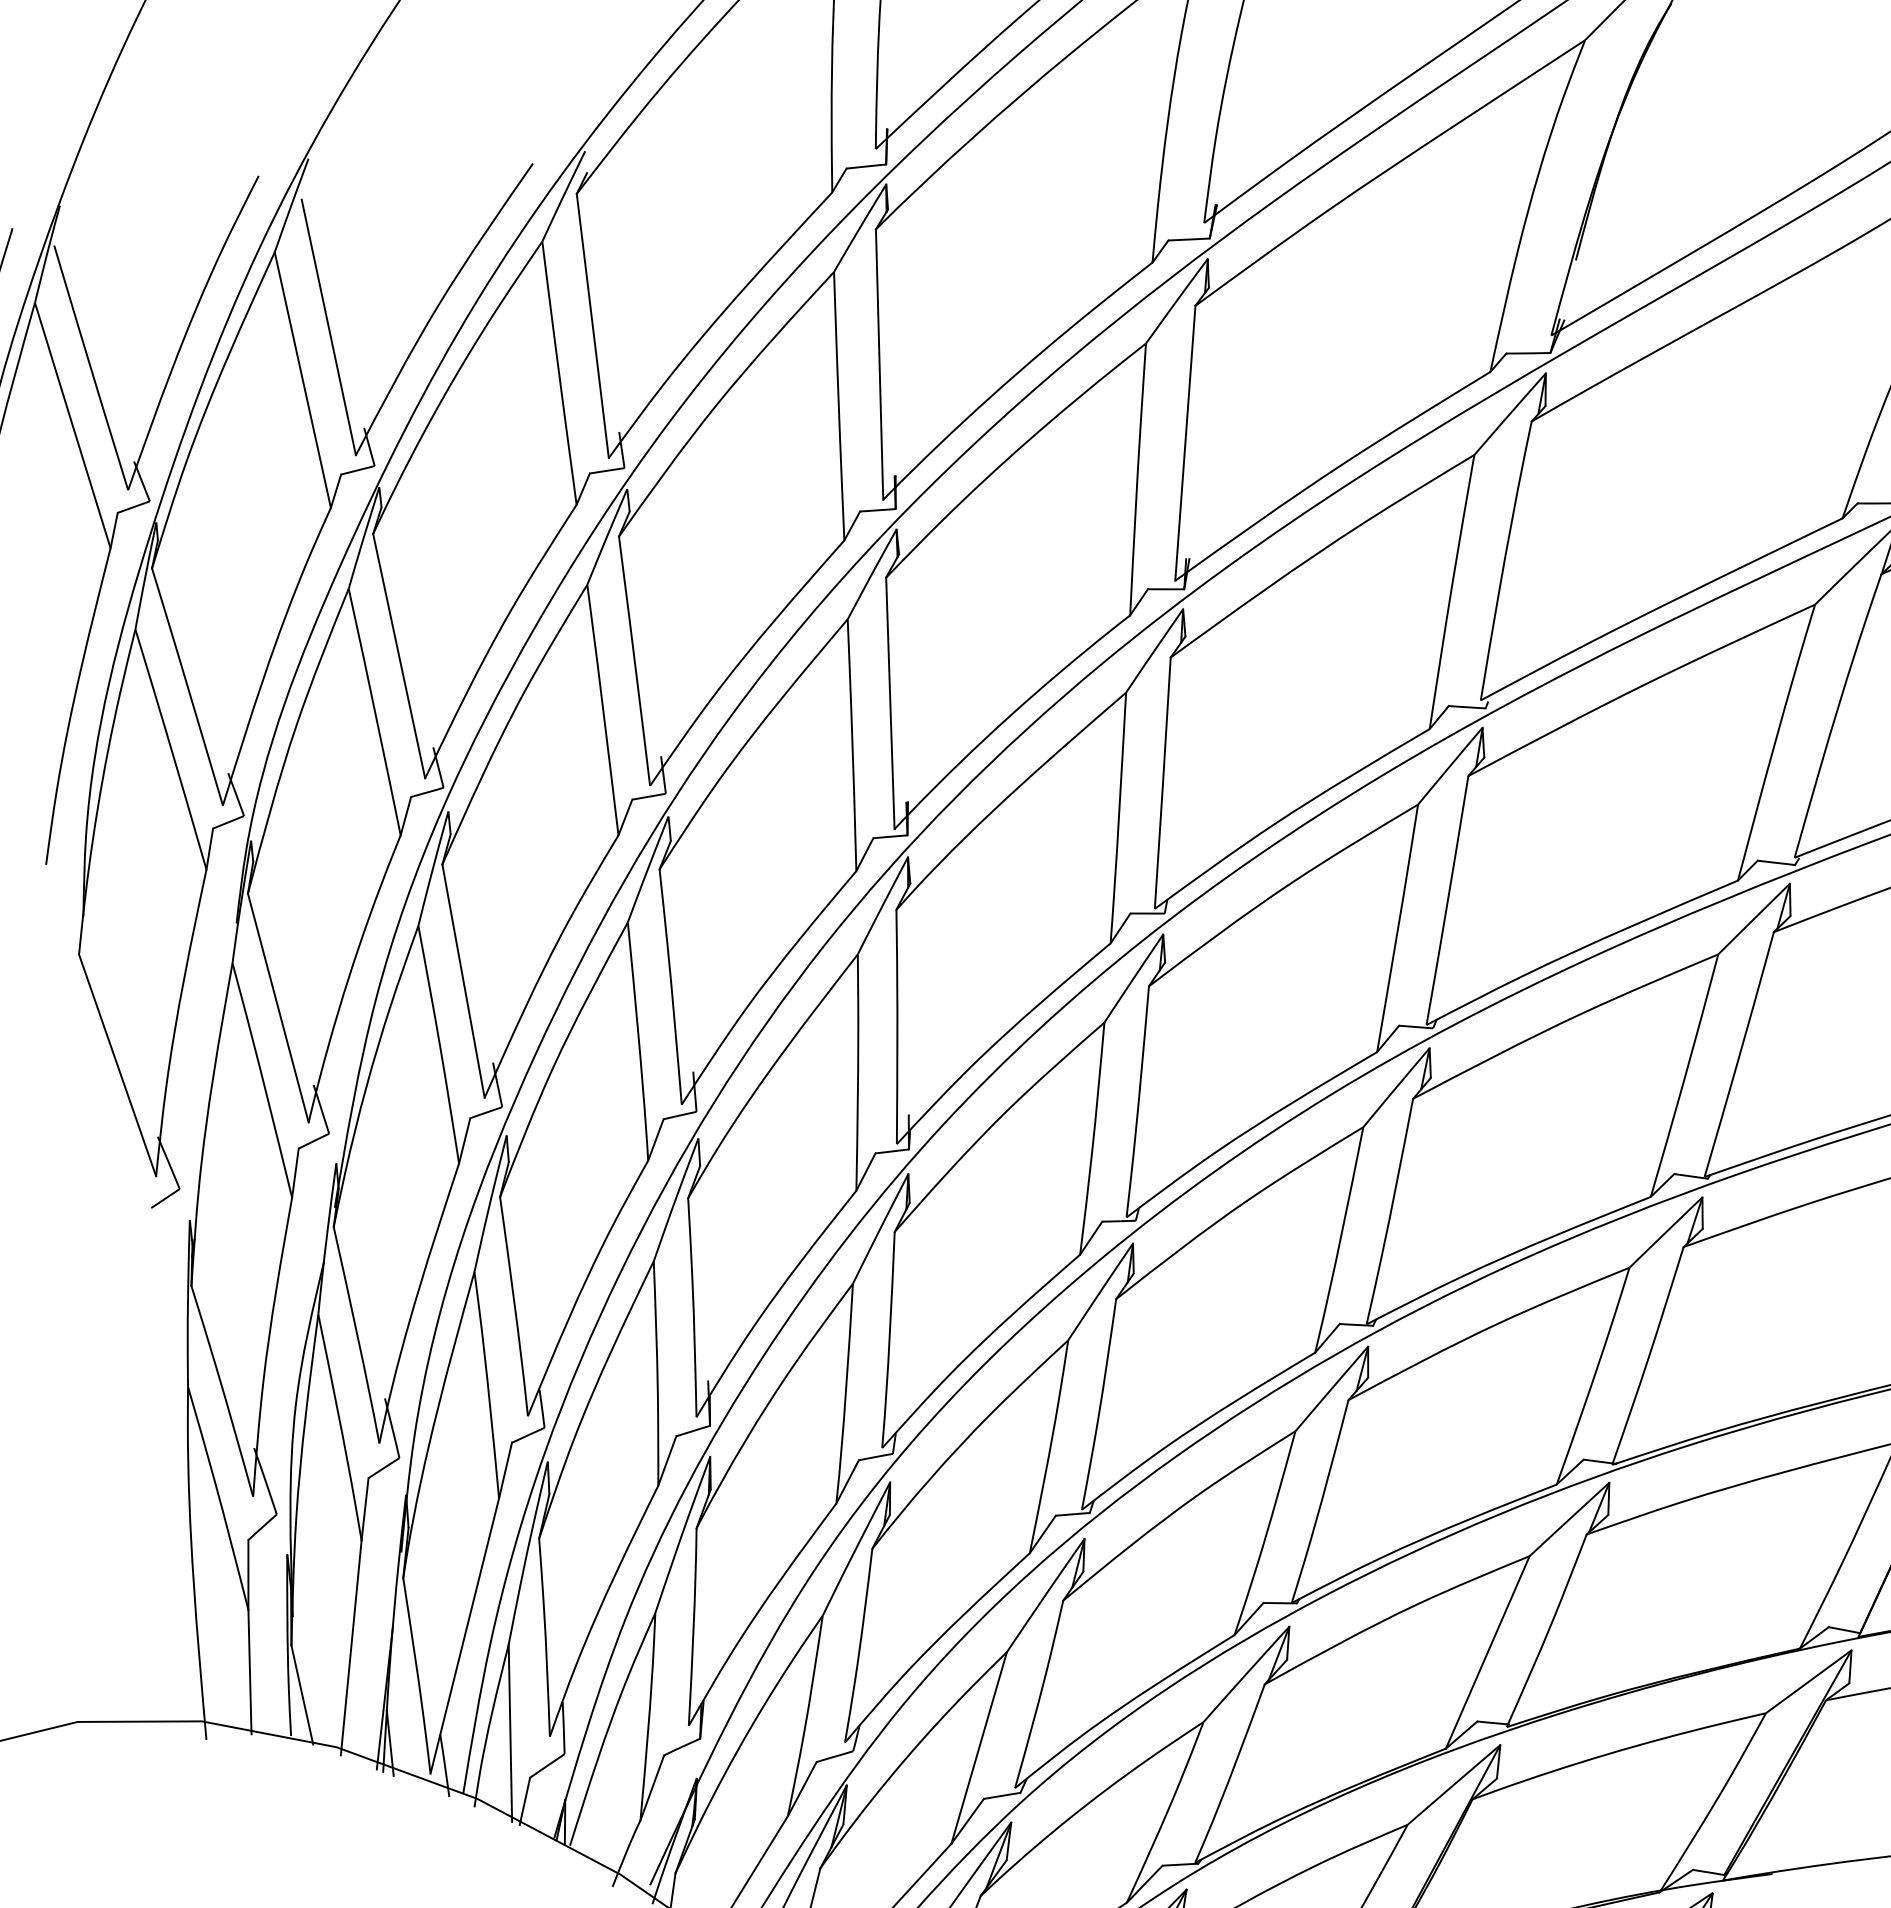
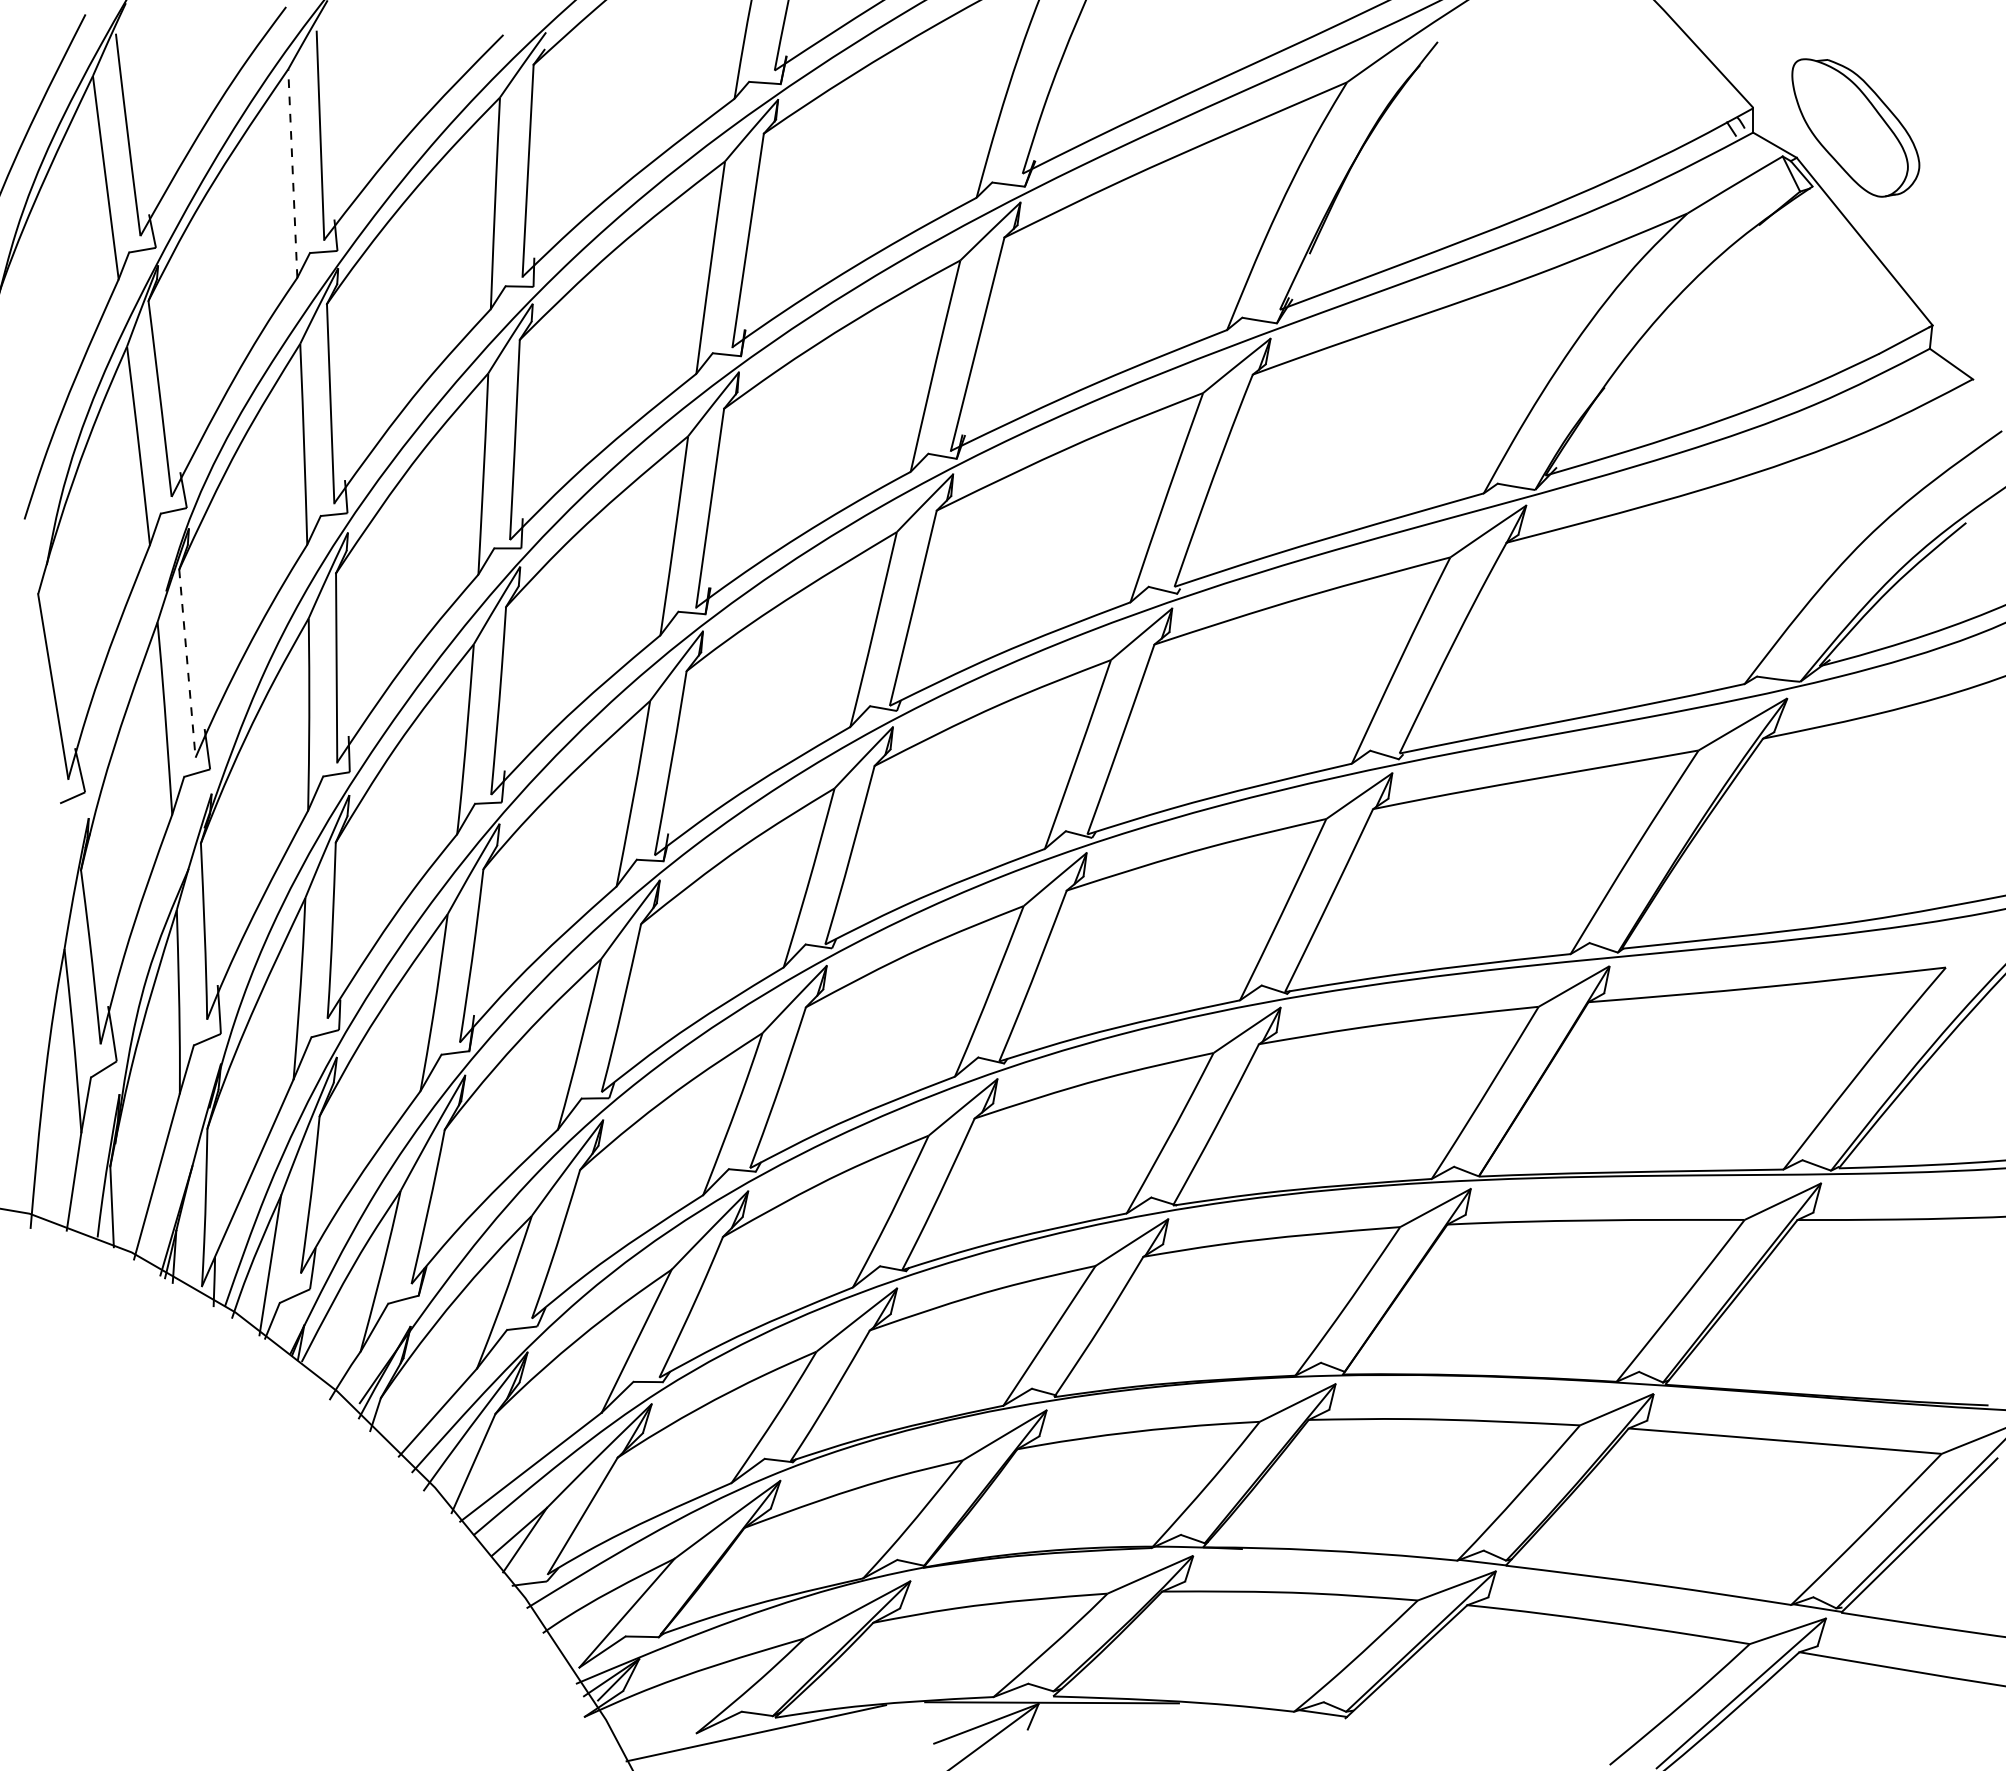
line: (302, 380) -> (292, 173), solid -> dashed
line: (278, 1009) -> (187, 664), solid -> dashed

